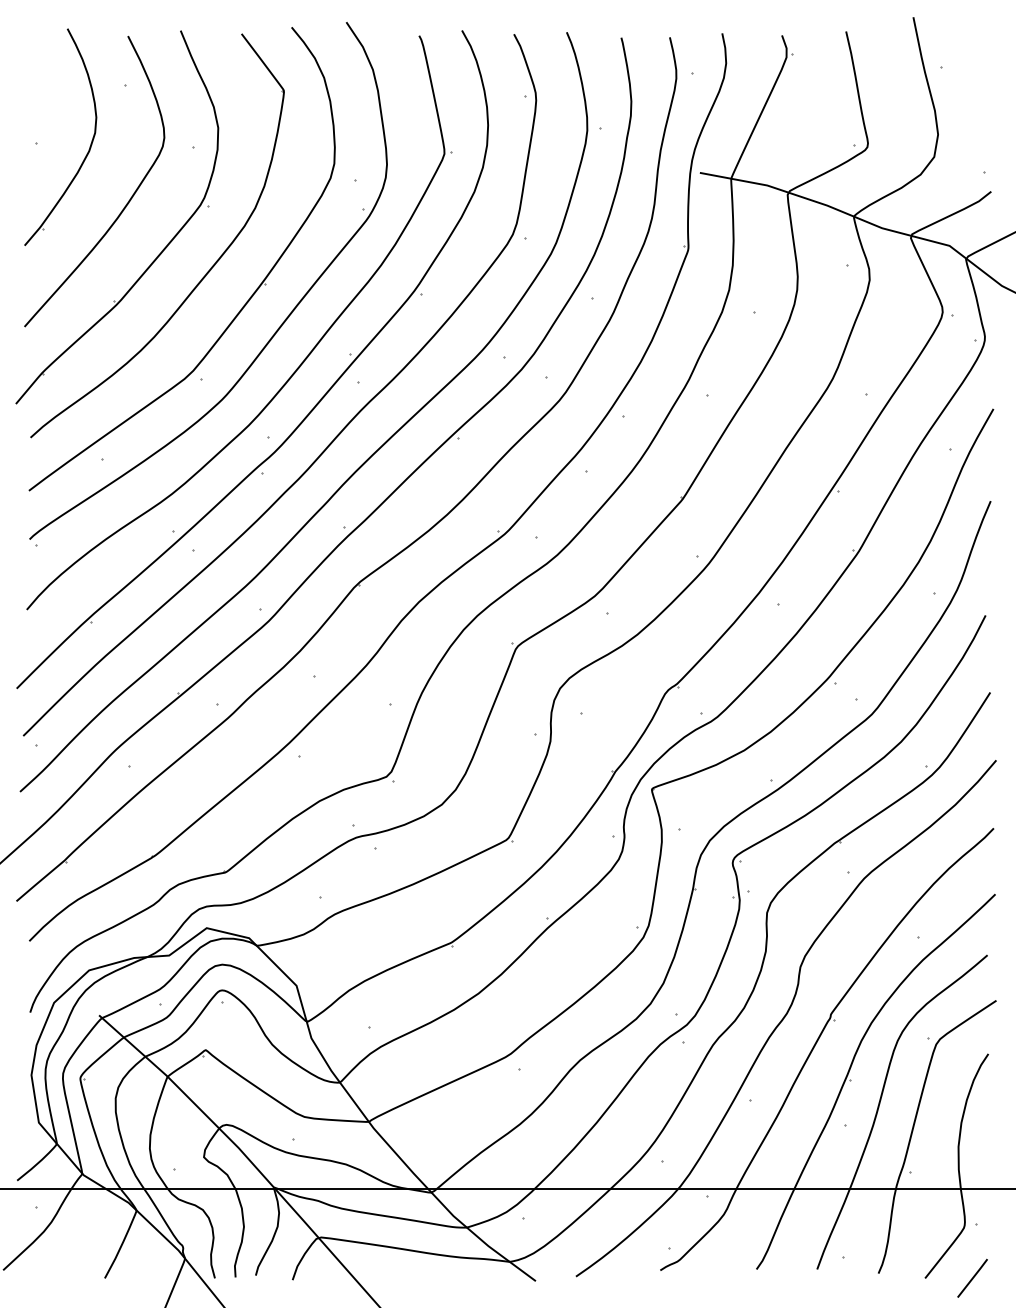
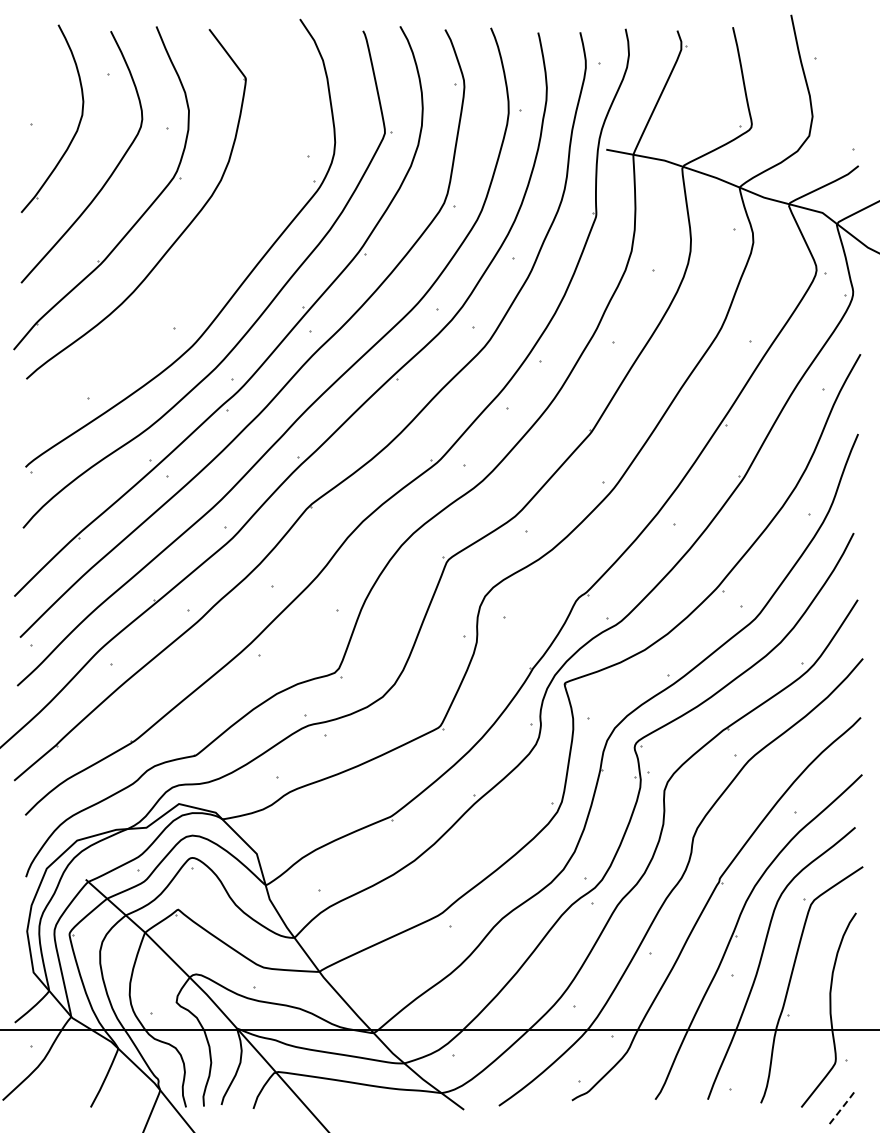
part: (243, 305) -> (210, 264), removed
line: (973, 1277) -> (843, 1106), solid -> dashed

